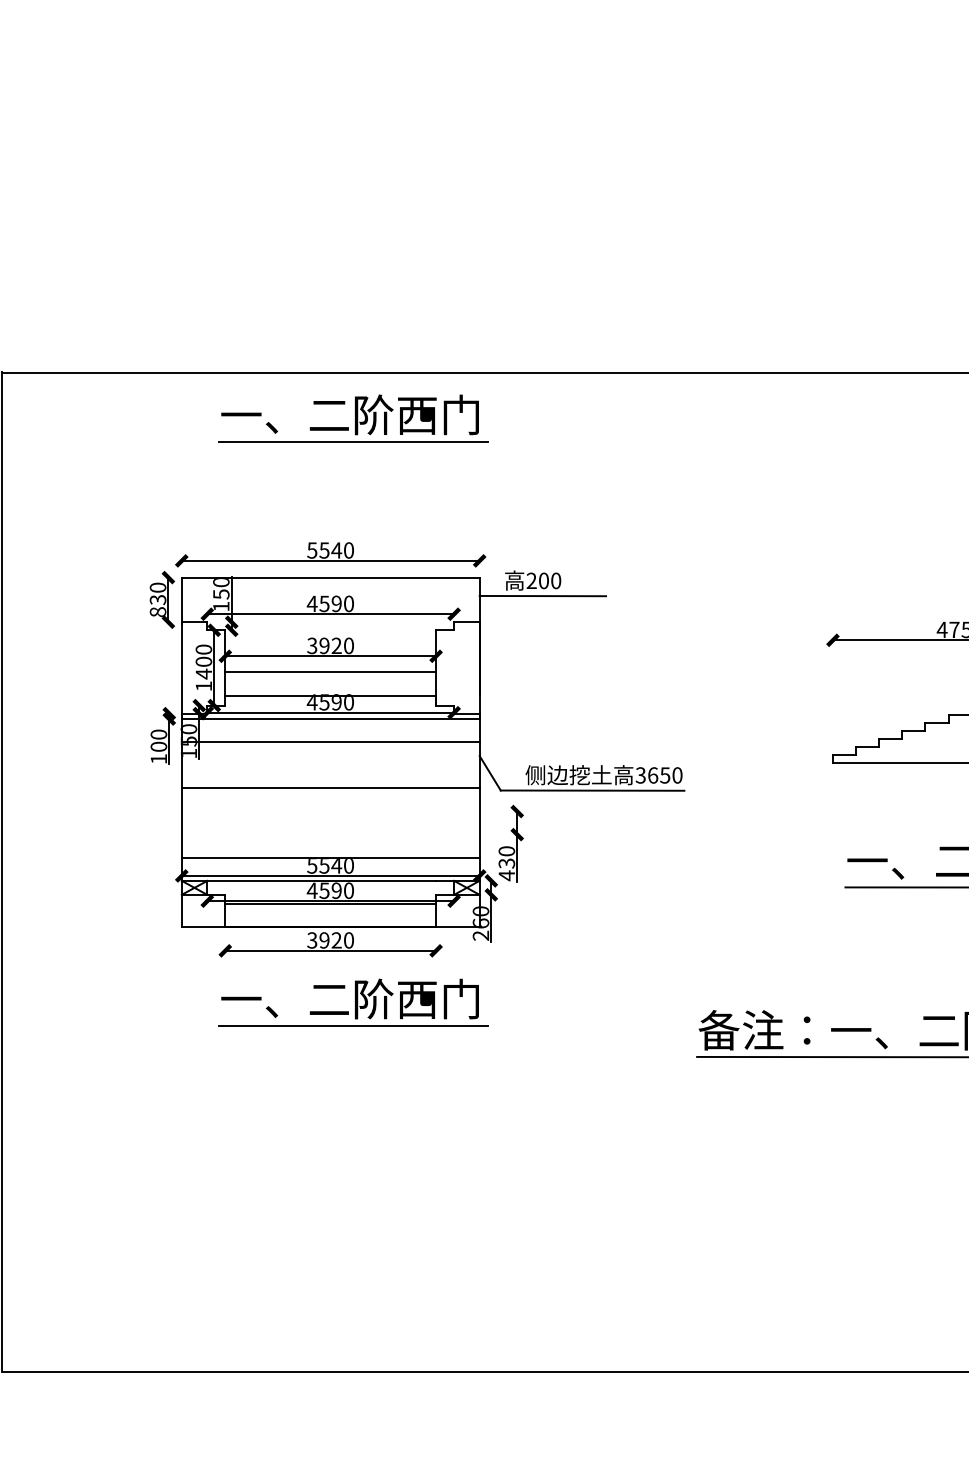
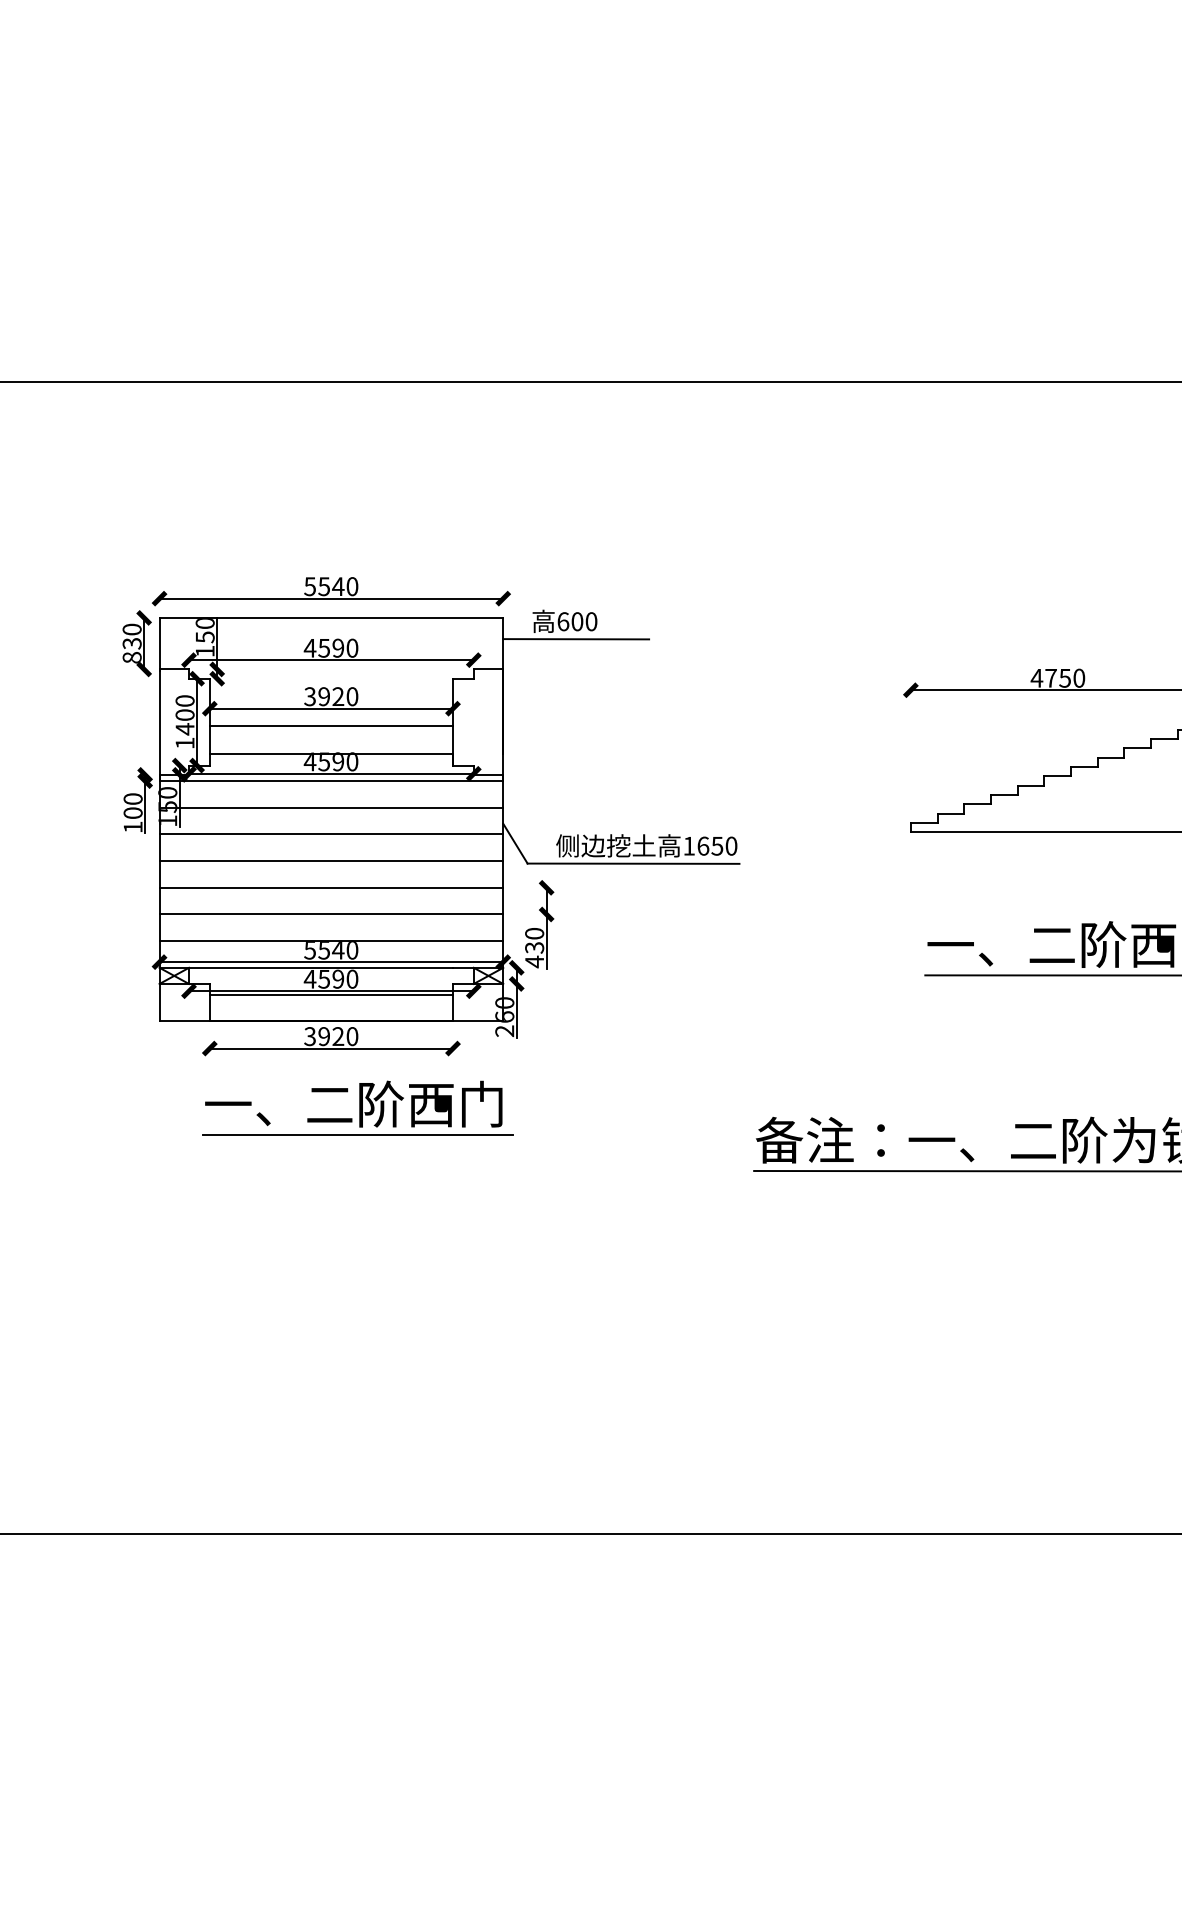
part: (353, 417) -> (357, 433), removed
text: (531, 580) -> (563, 621), 200 -> 600
line: (330, 765) -> (331, 834), added
text: (640, 774) -> (688, 845), 3650 -> 1650
line: (330, 811) -> (331, 887), added
line: (330, 834) -> (331, 914), added

